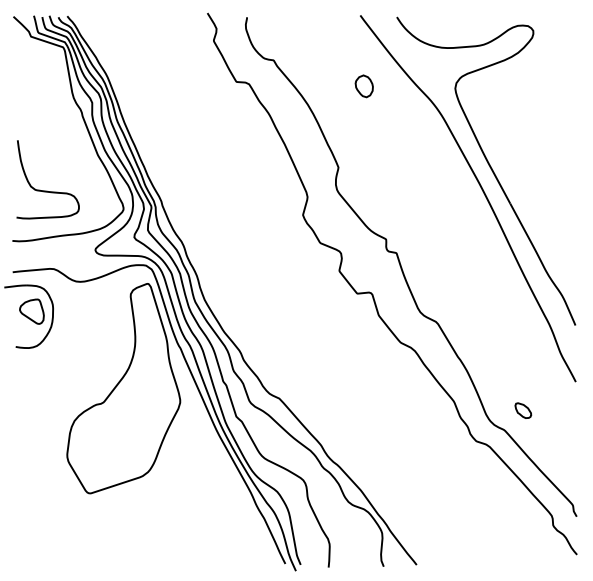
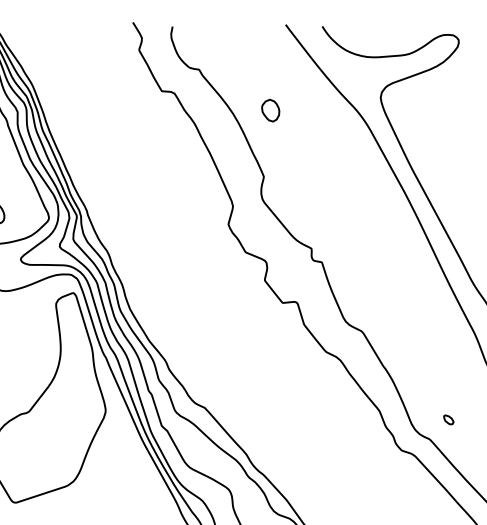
part: (363, 86) -> (269, 110), moved
part: (523, 410) -> (448, 419), size x0.6

